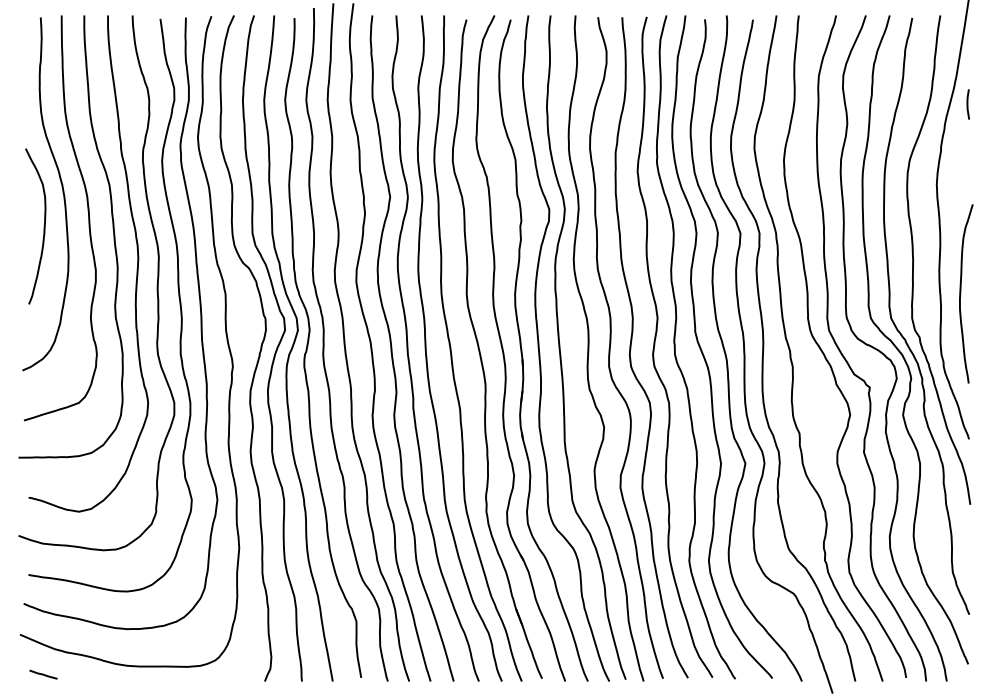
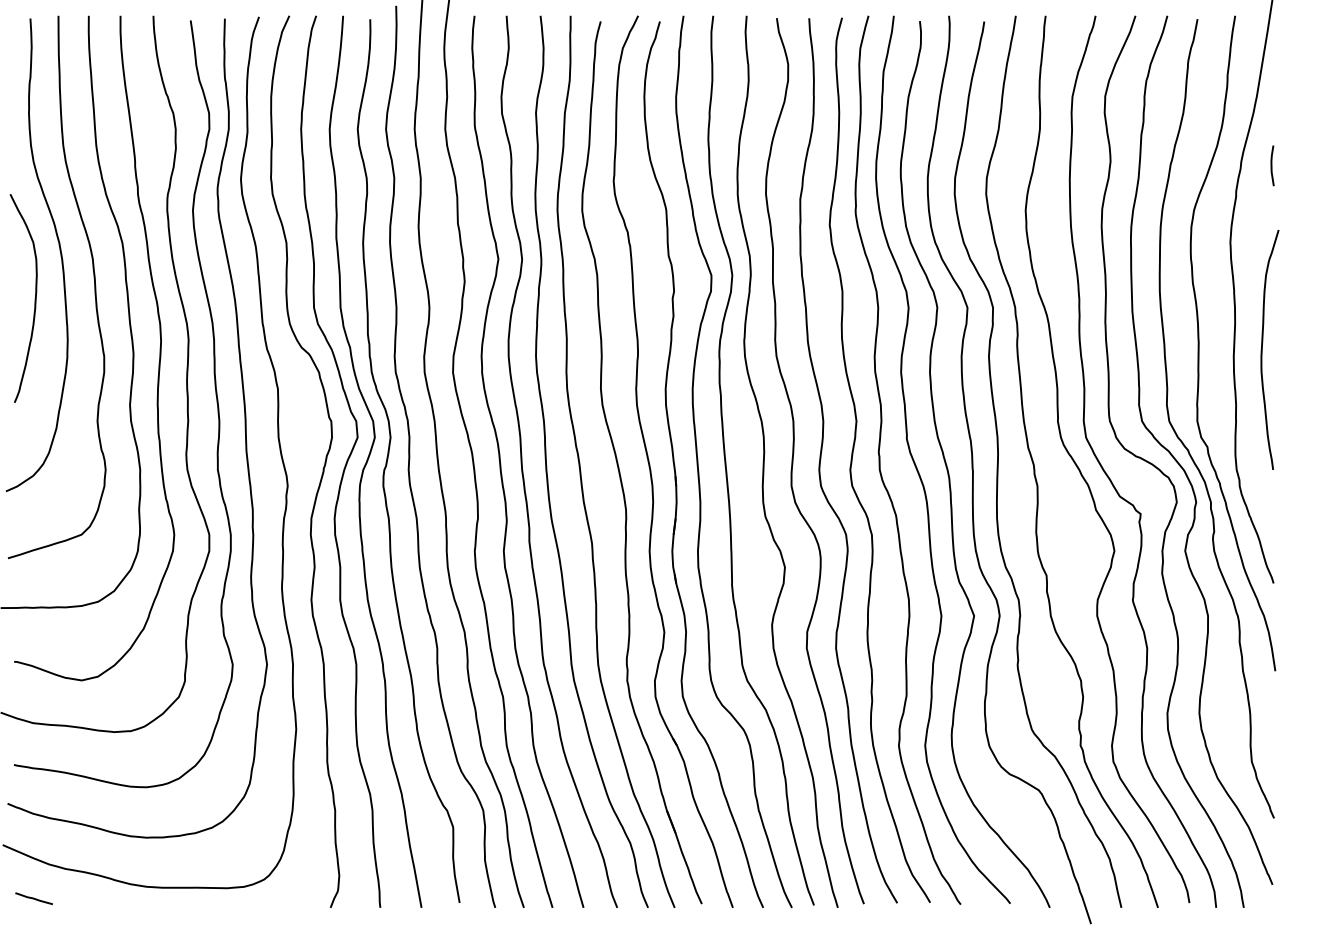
line: (967, 104) -> (1271, 165), moved
curve: (961, 293) -> (1263, 349), moved

